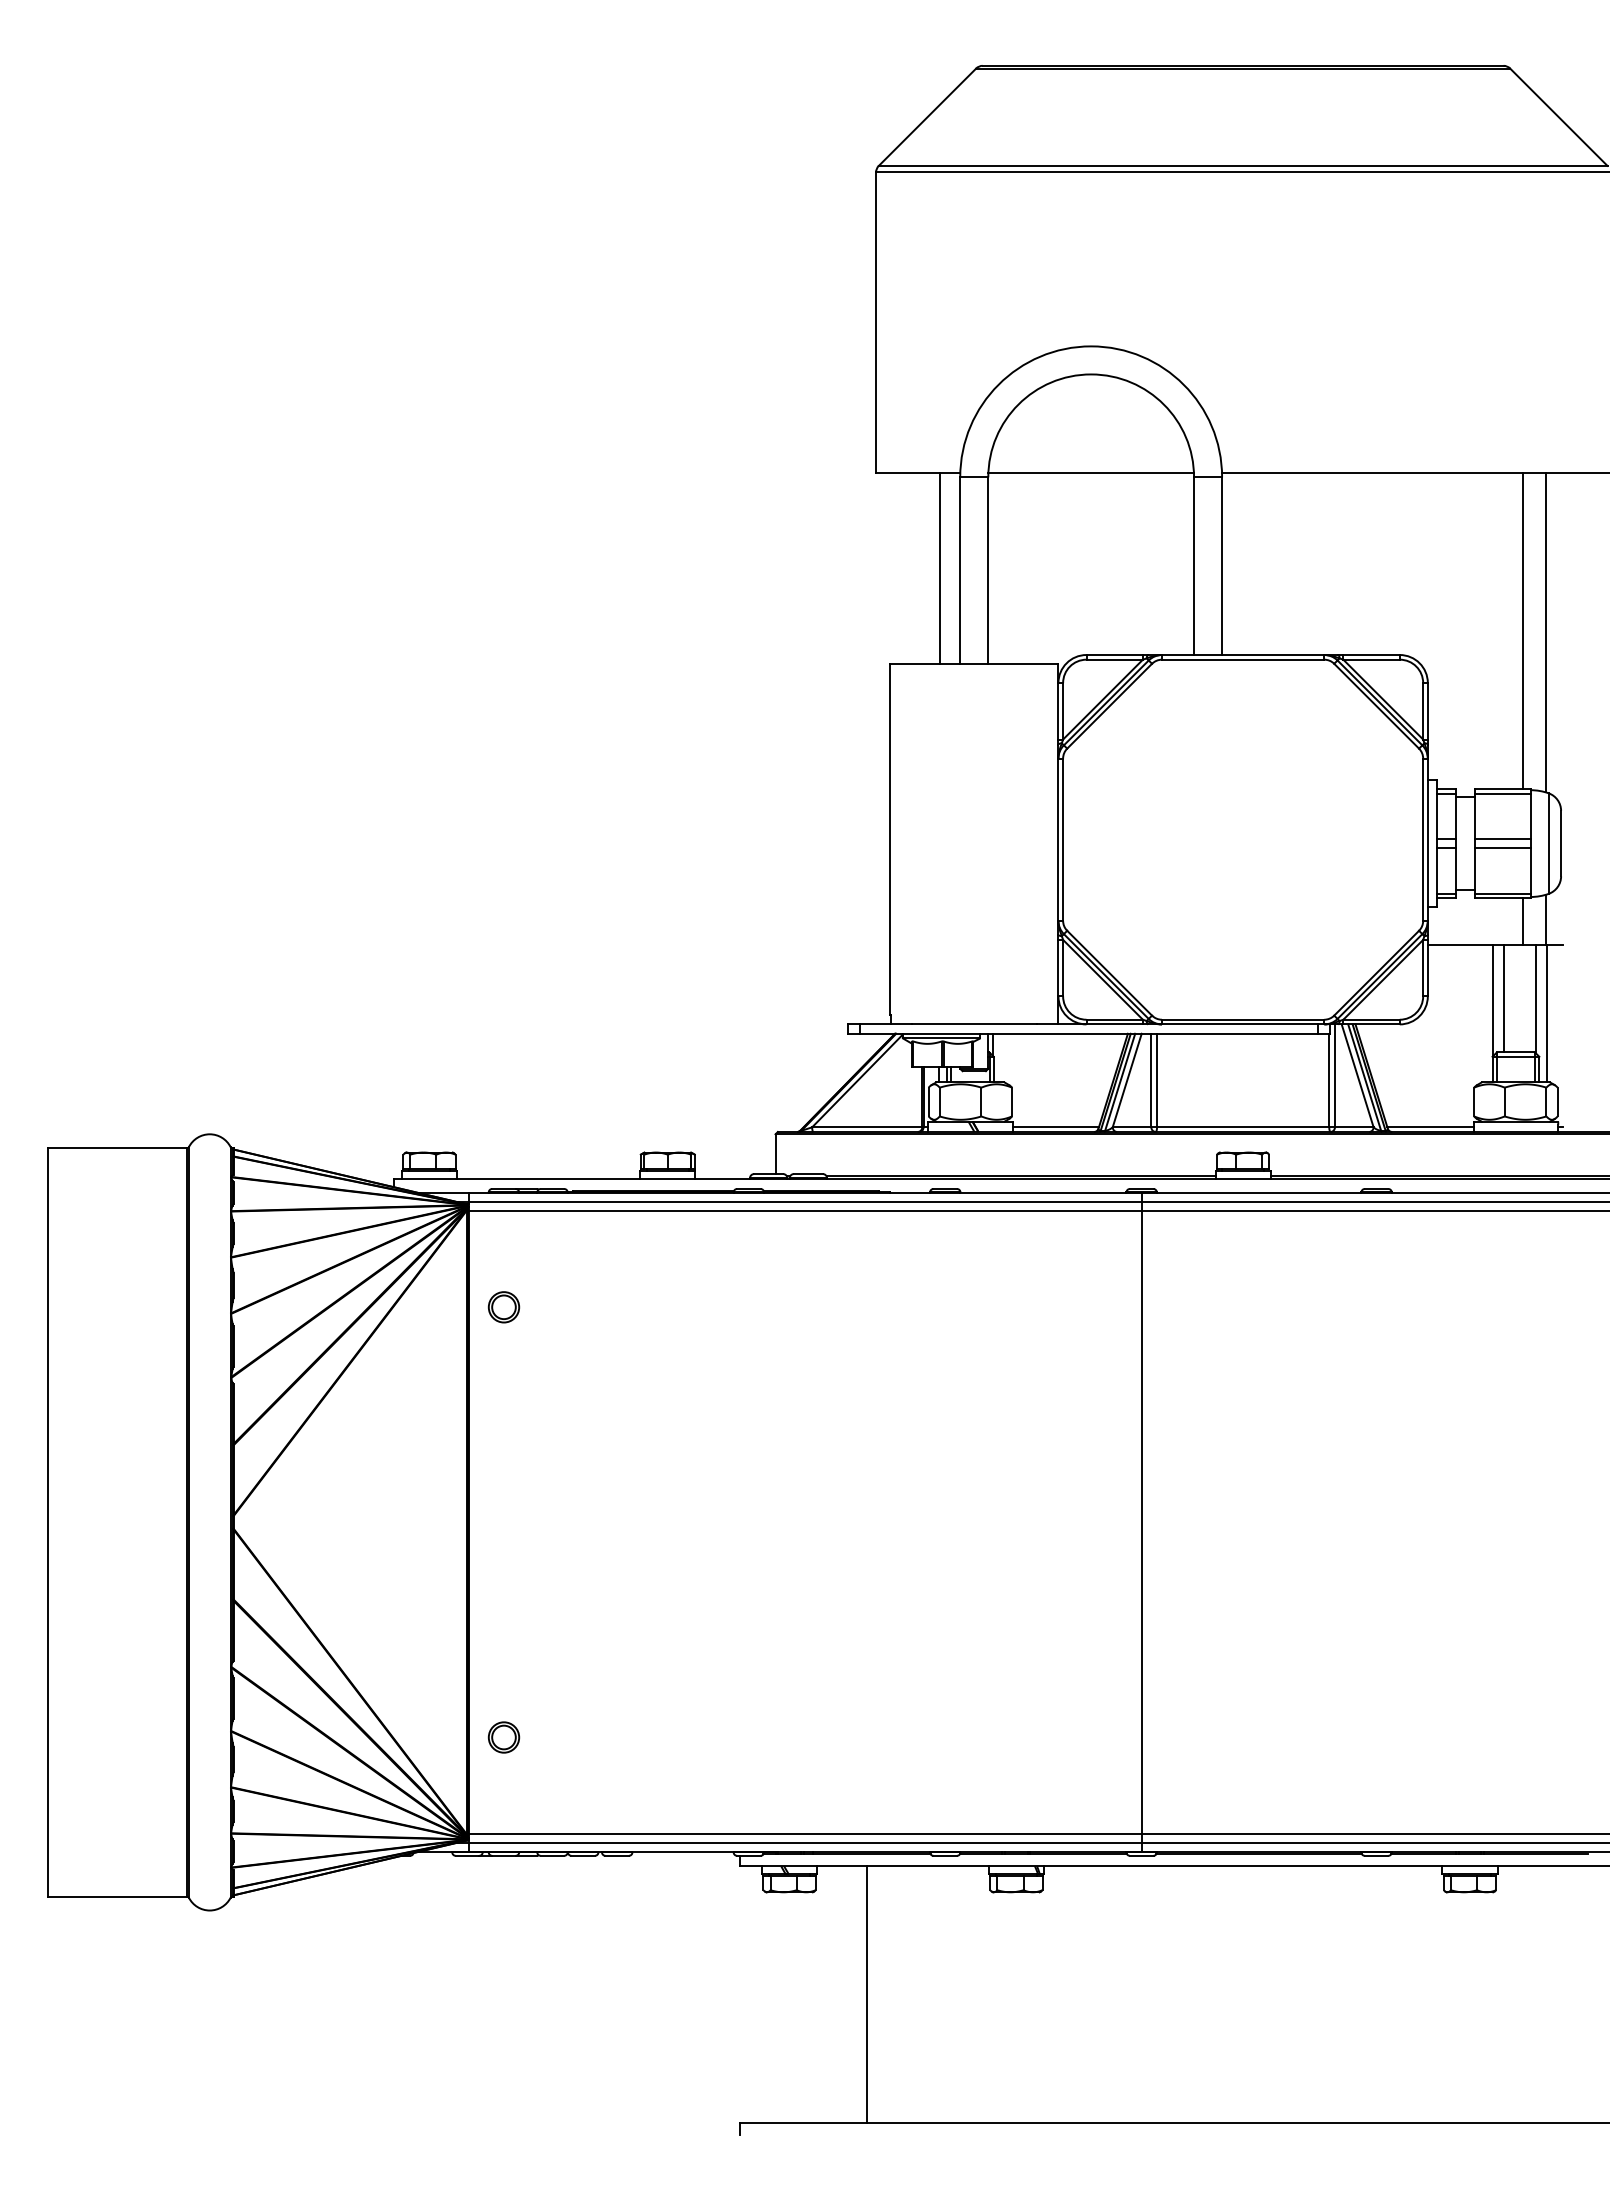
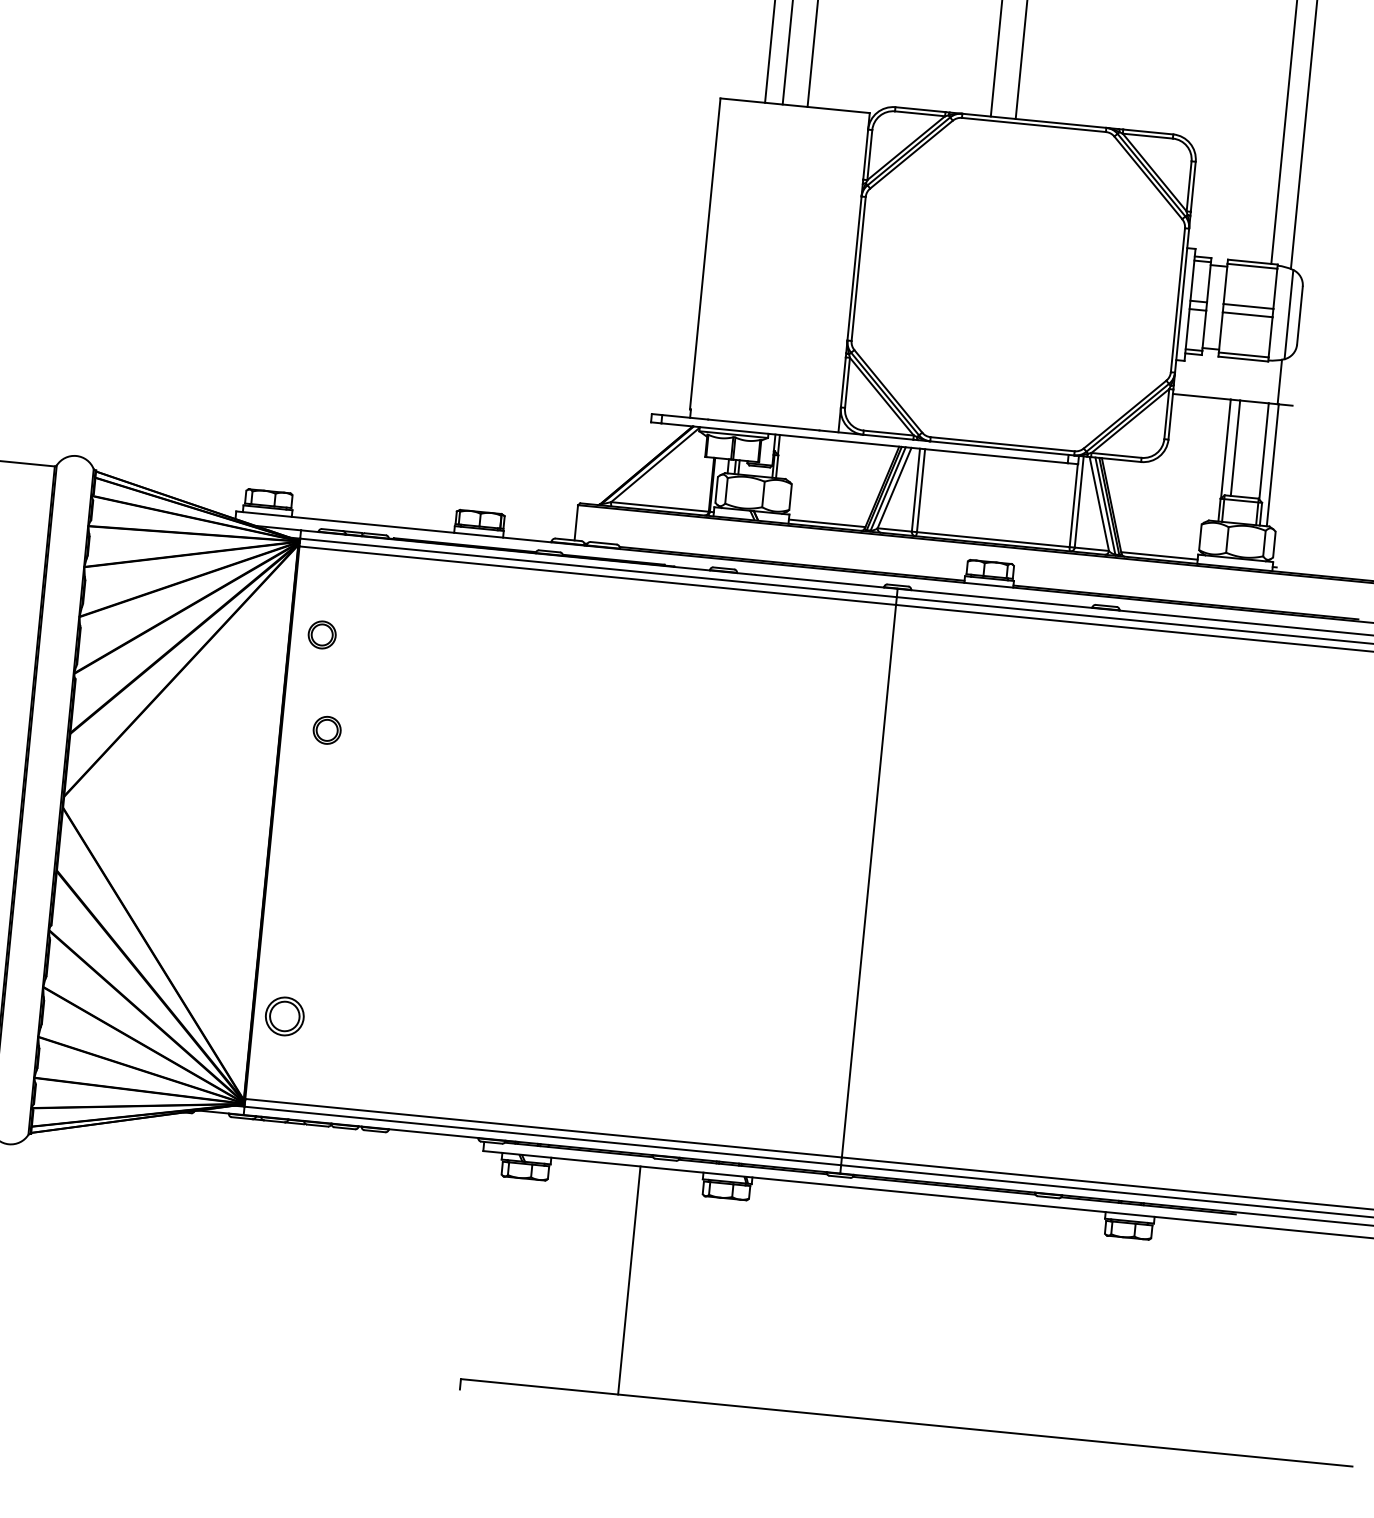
line: (1523, 921) -> (1259, 381), removed
part: (519, 1413) -> (326, 730), added
part: (503, 1737) -> (284, 1016), size x1.4
line: (866, 1994) -> (629, 1280), moved

